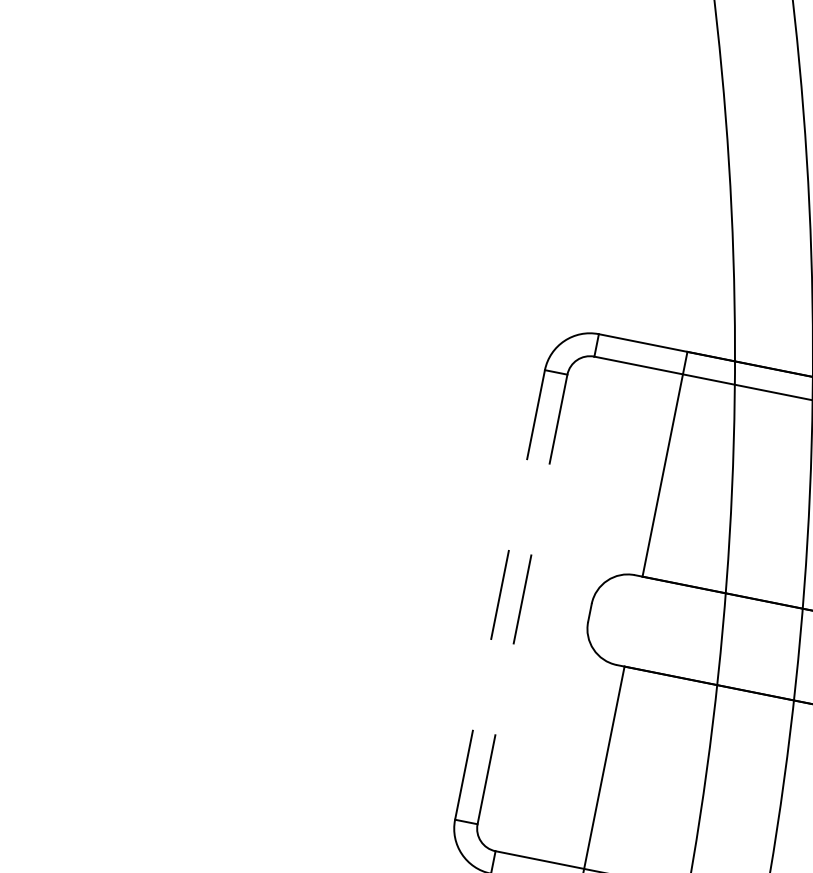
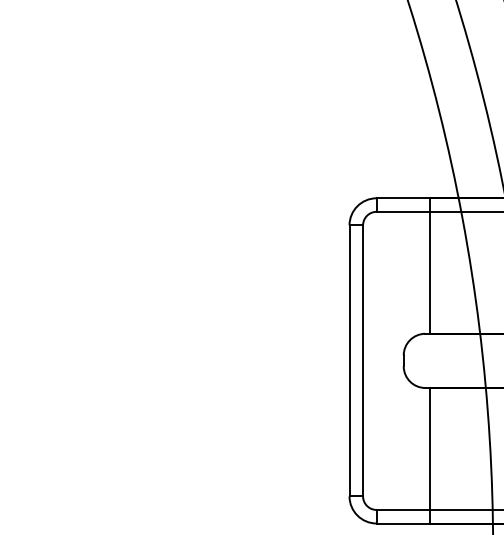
line: (500, 594) -> (349, 360), dashed -> solid
line: (523, 598) -> (363, 360), dashed -> solid

